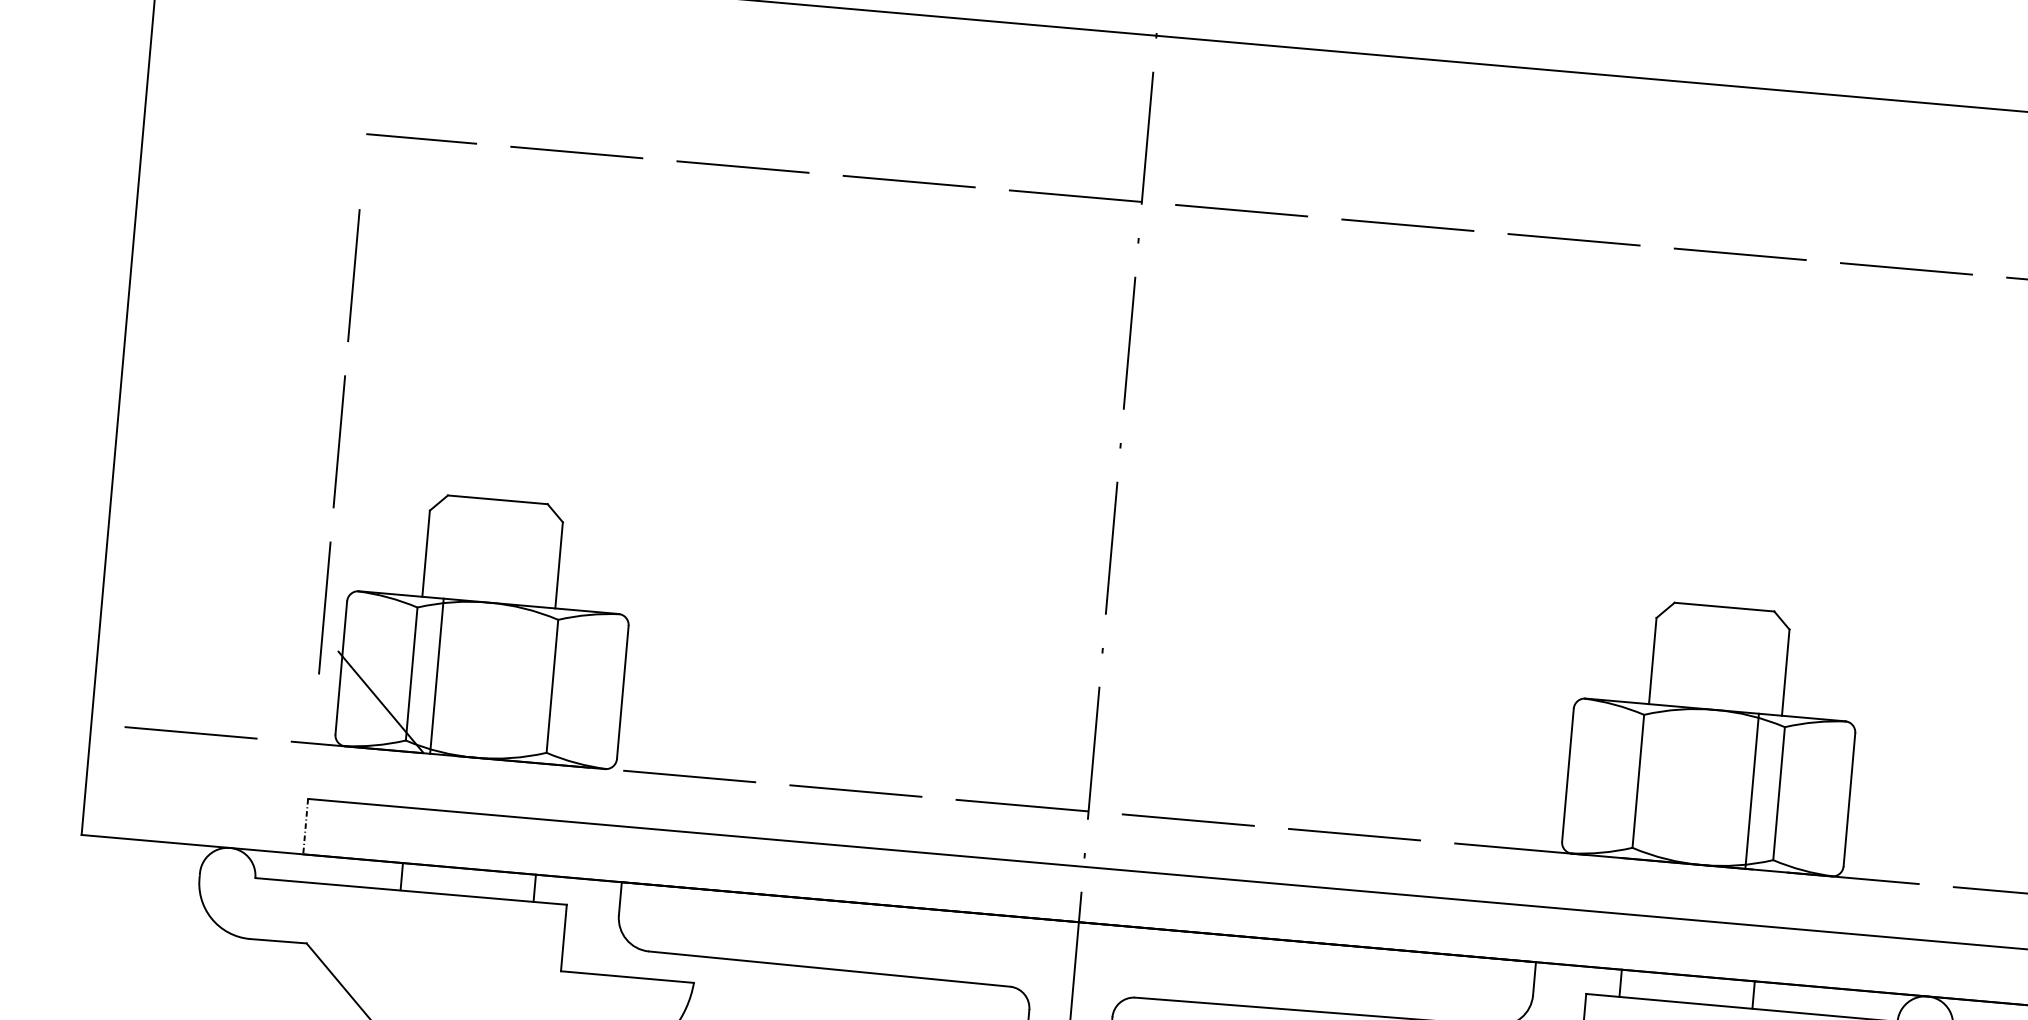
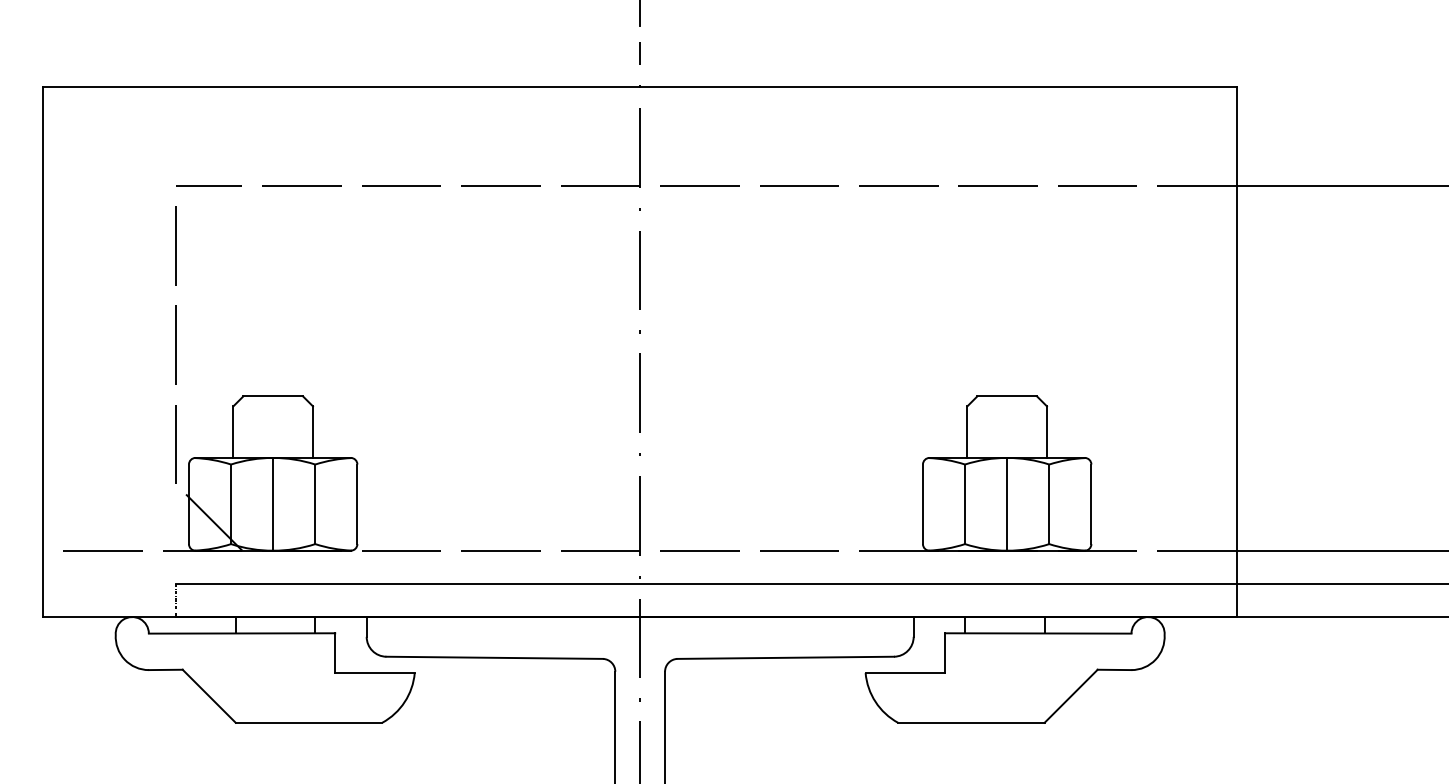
line: (338, 440) -> (175, 344), moved
line: (437, 674) -> (273, 503), moved
line: (1752, 789) -> (1007, 503), moved

